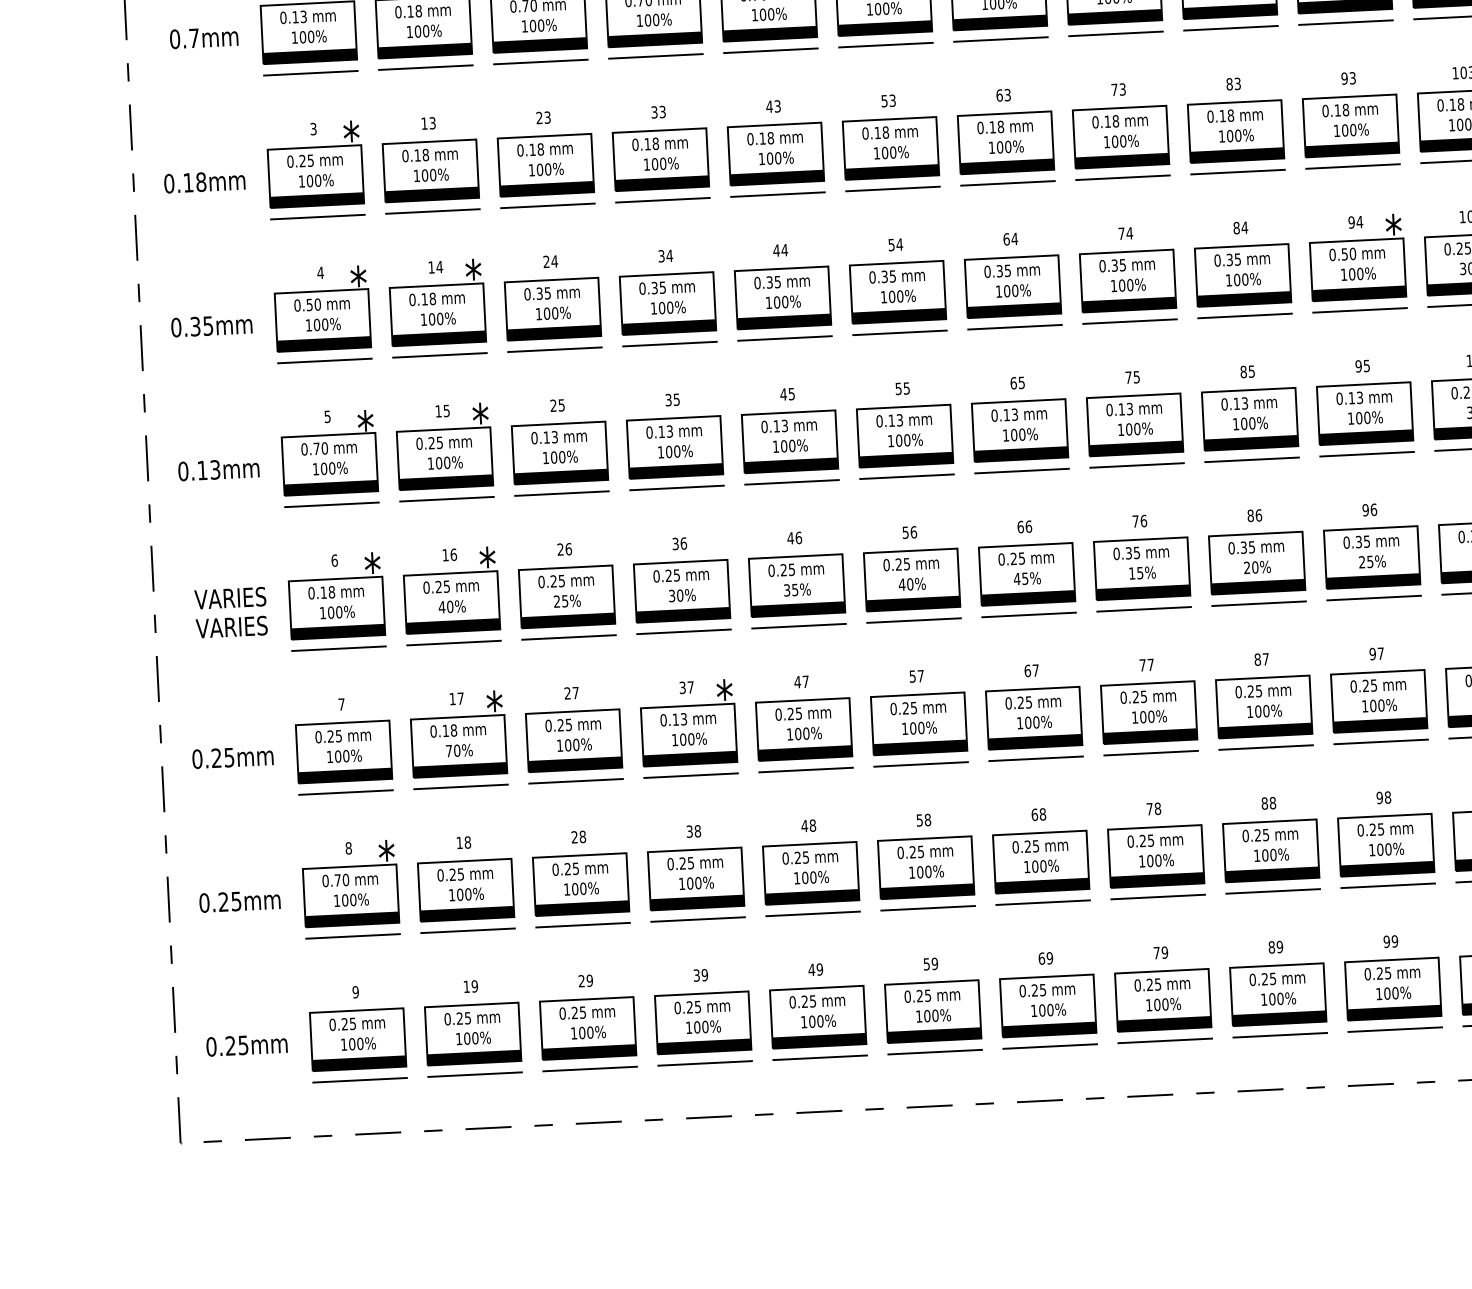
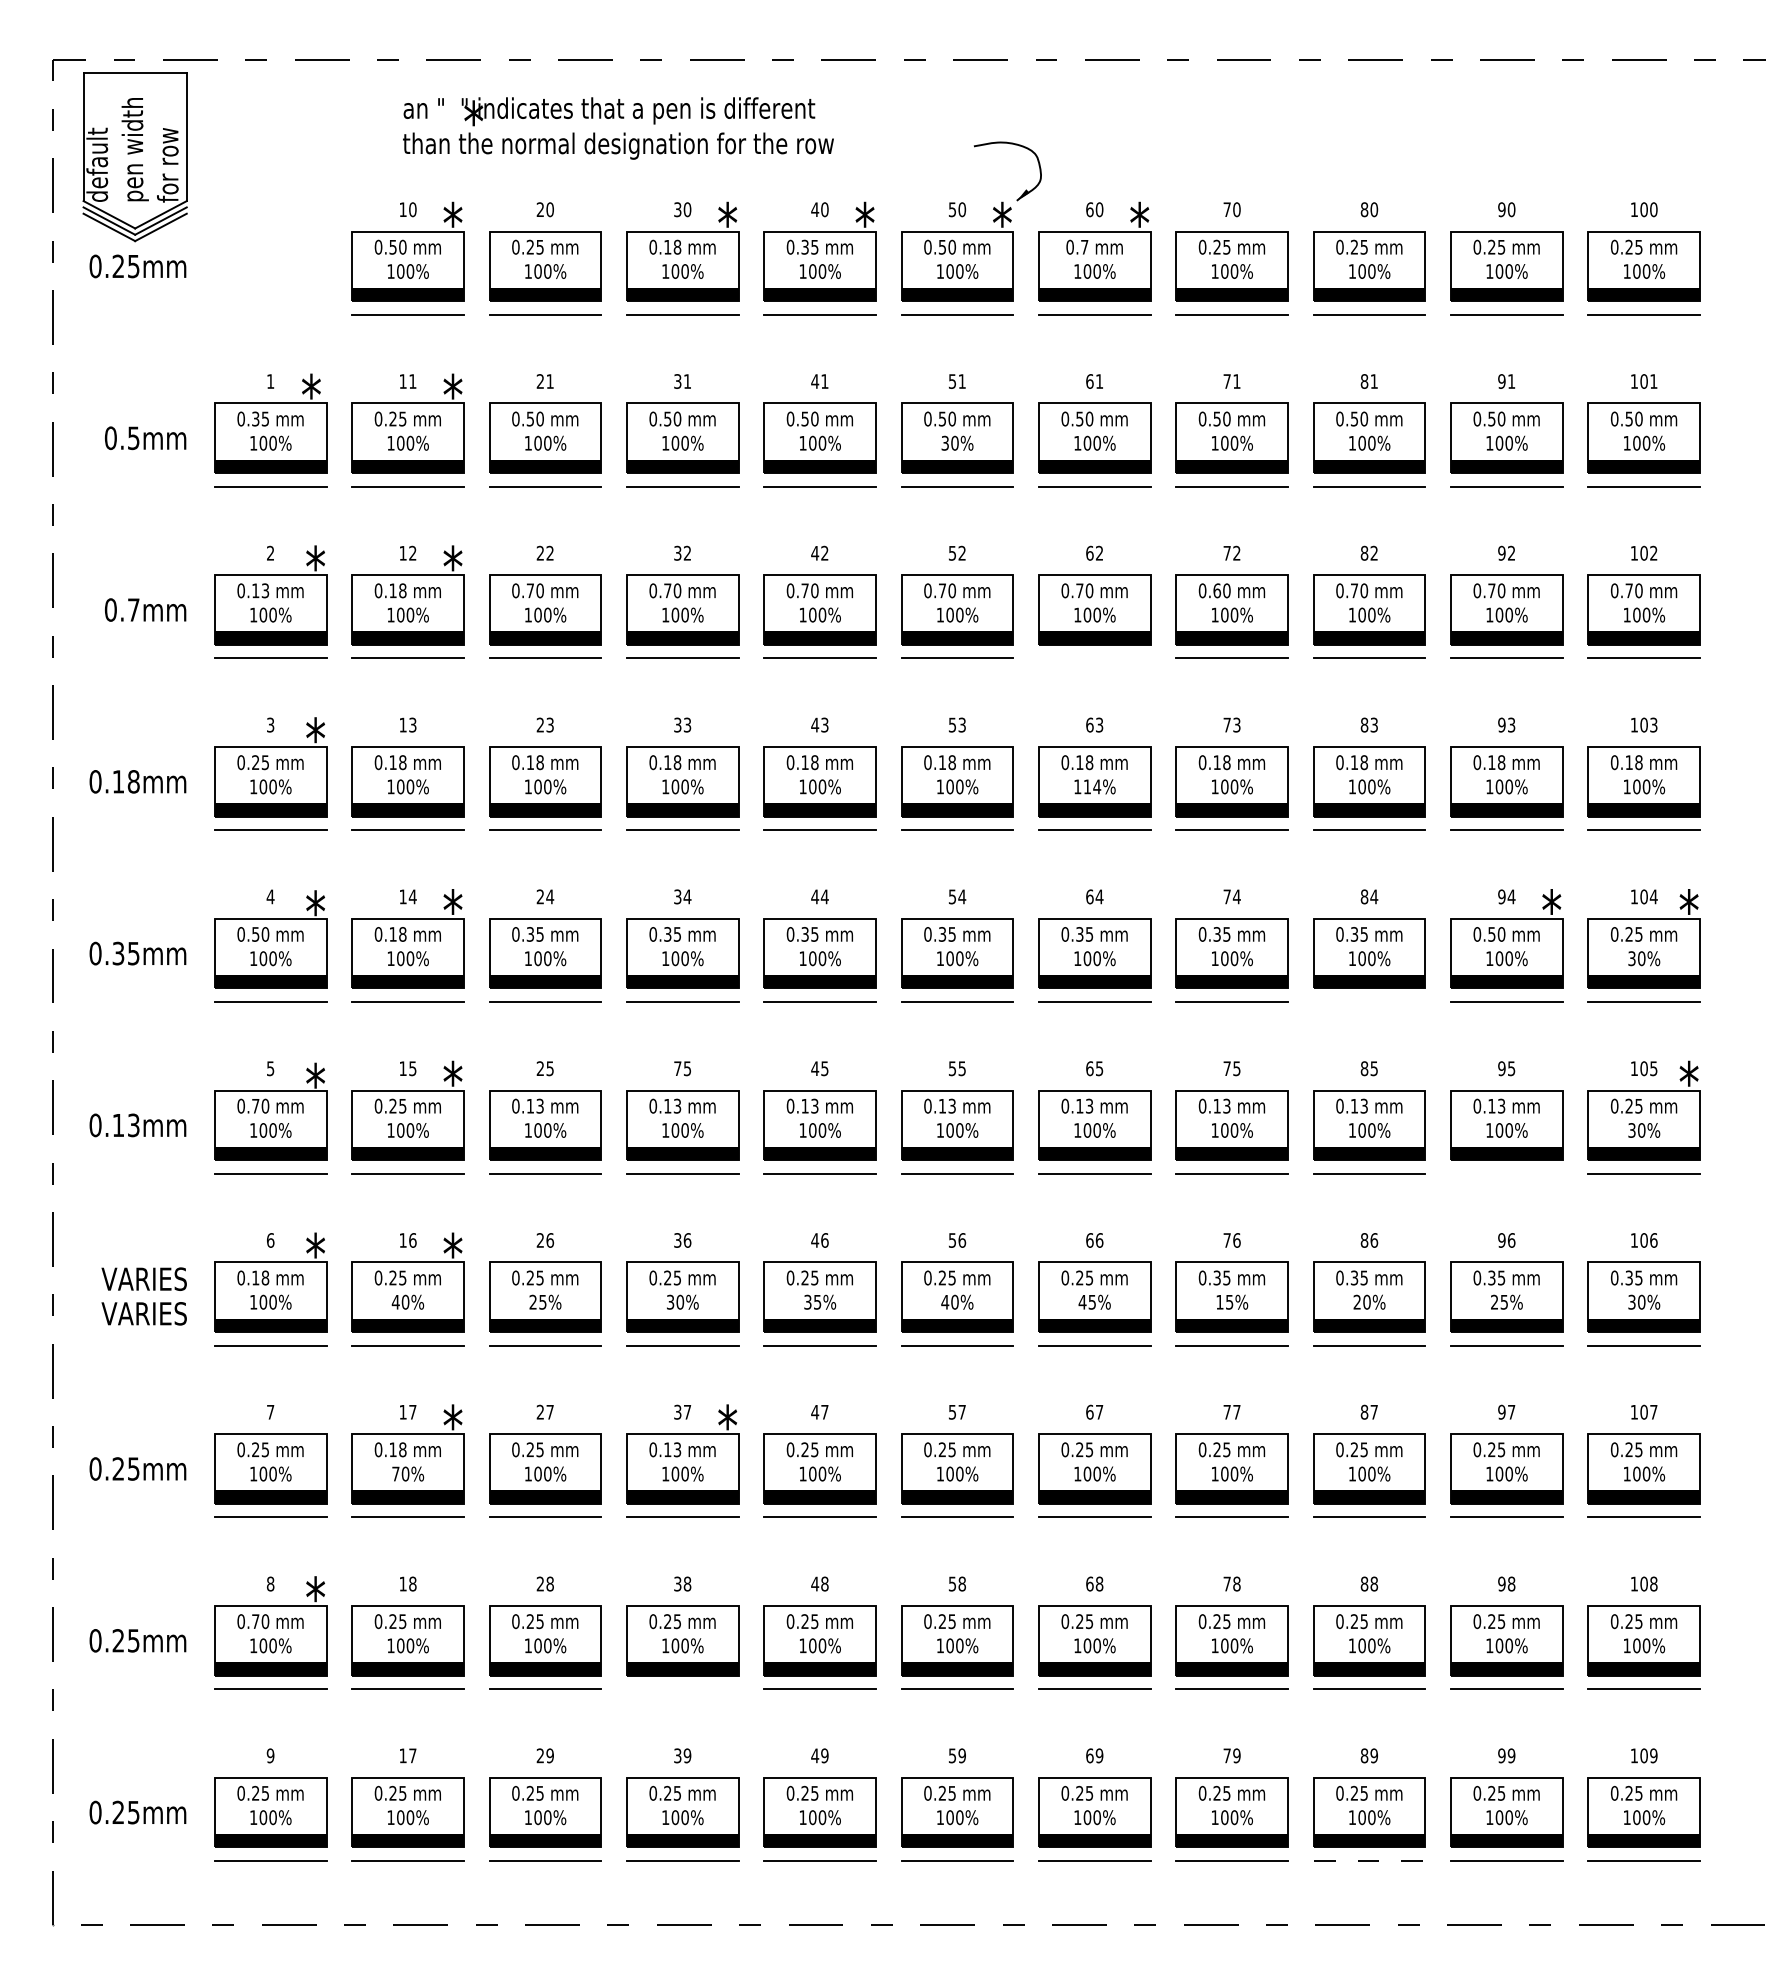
line: (1000, 39) -> (1094, 658), removed
text: (1004, 146) -> (1092, 786), 100% -> 114%
line: (1245, 316) -> (1369, 1002), removed
text: (668, 399) -> (677, 1068), 35 -> 75
line: (1366, 453) -> (1506, 1173), removed
line: (697, 919) -> (682, 1689), removed
text: (474, 986) -> (412, 1755), 19 -> 17
line: (1280, 1034) -> (1369, 1860), solid -> dashed

